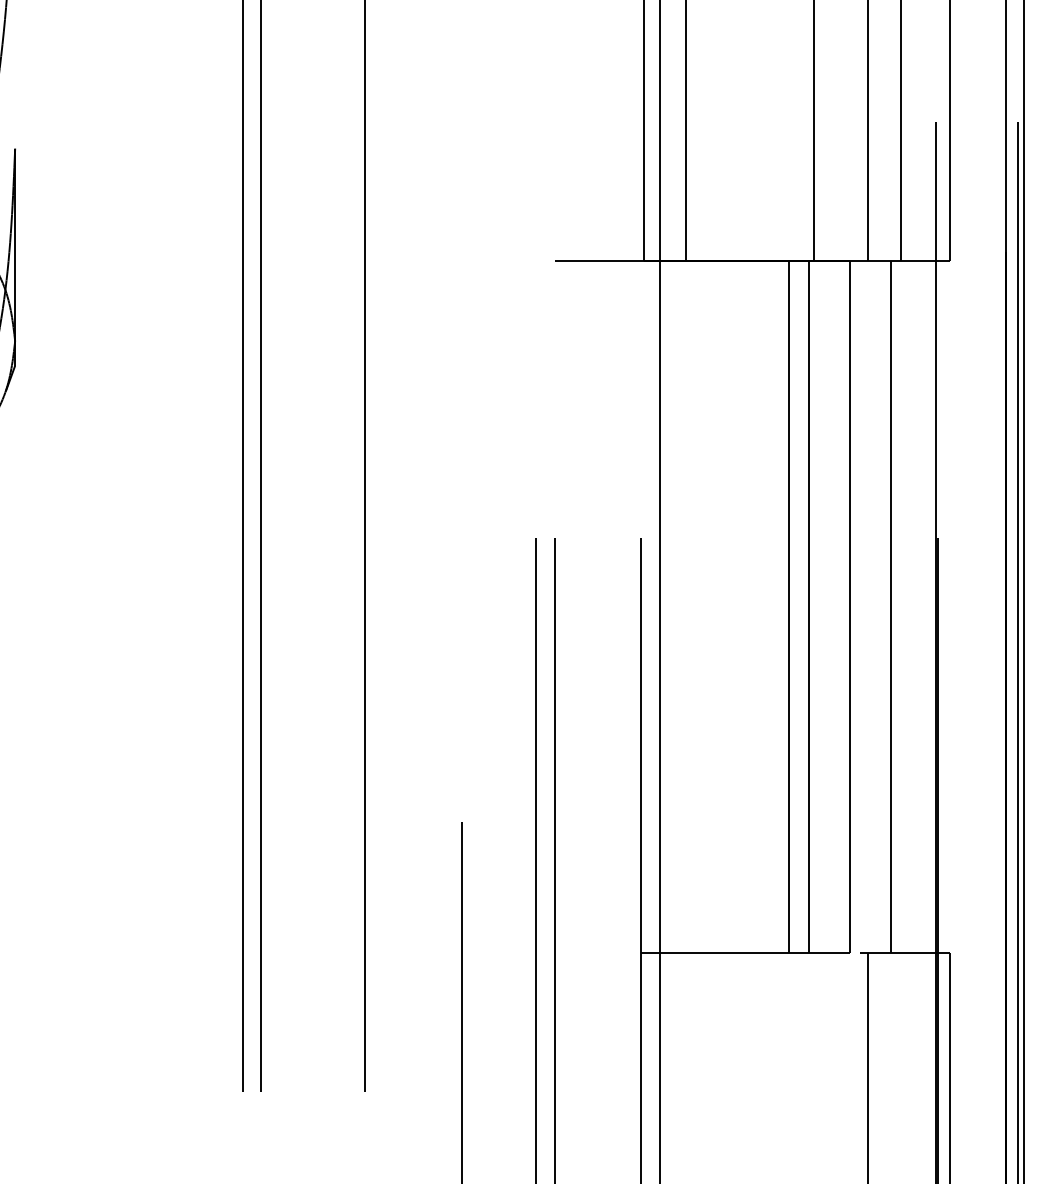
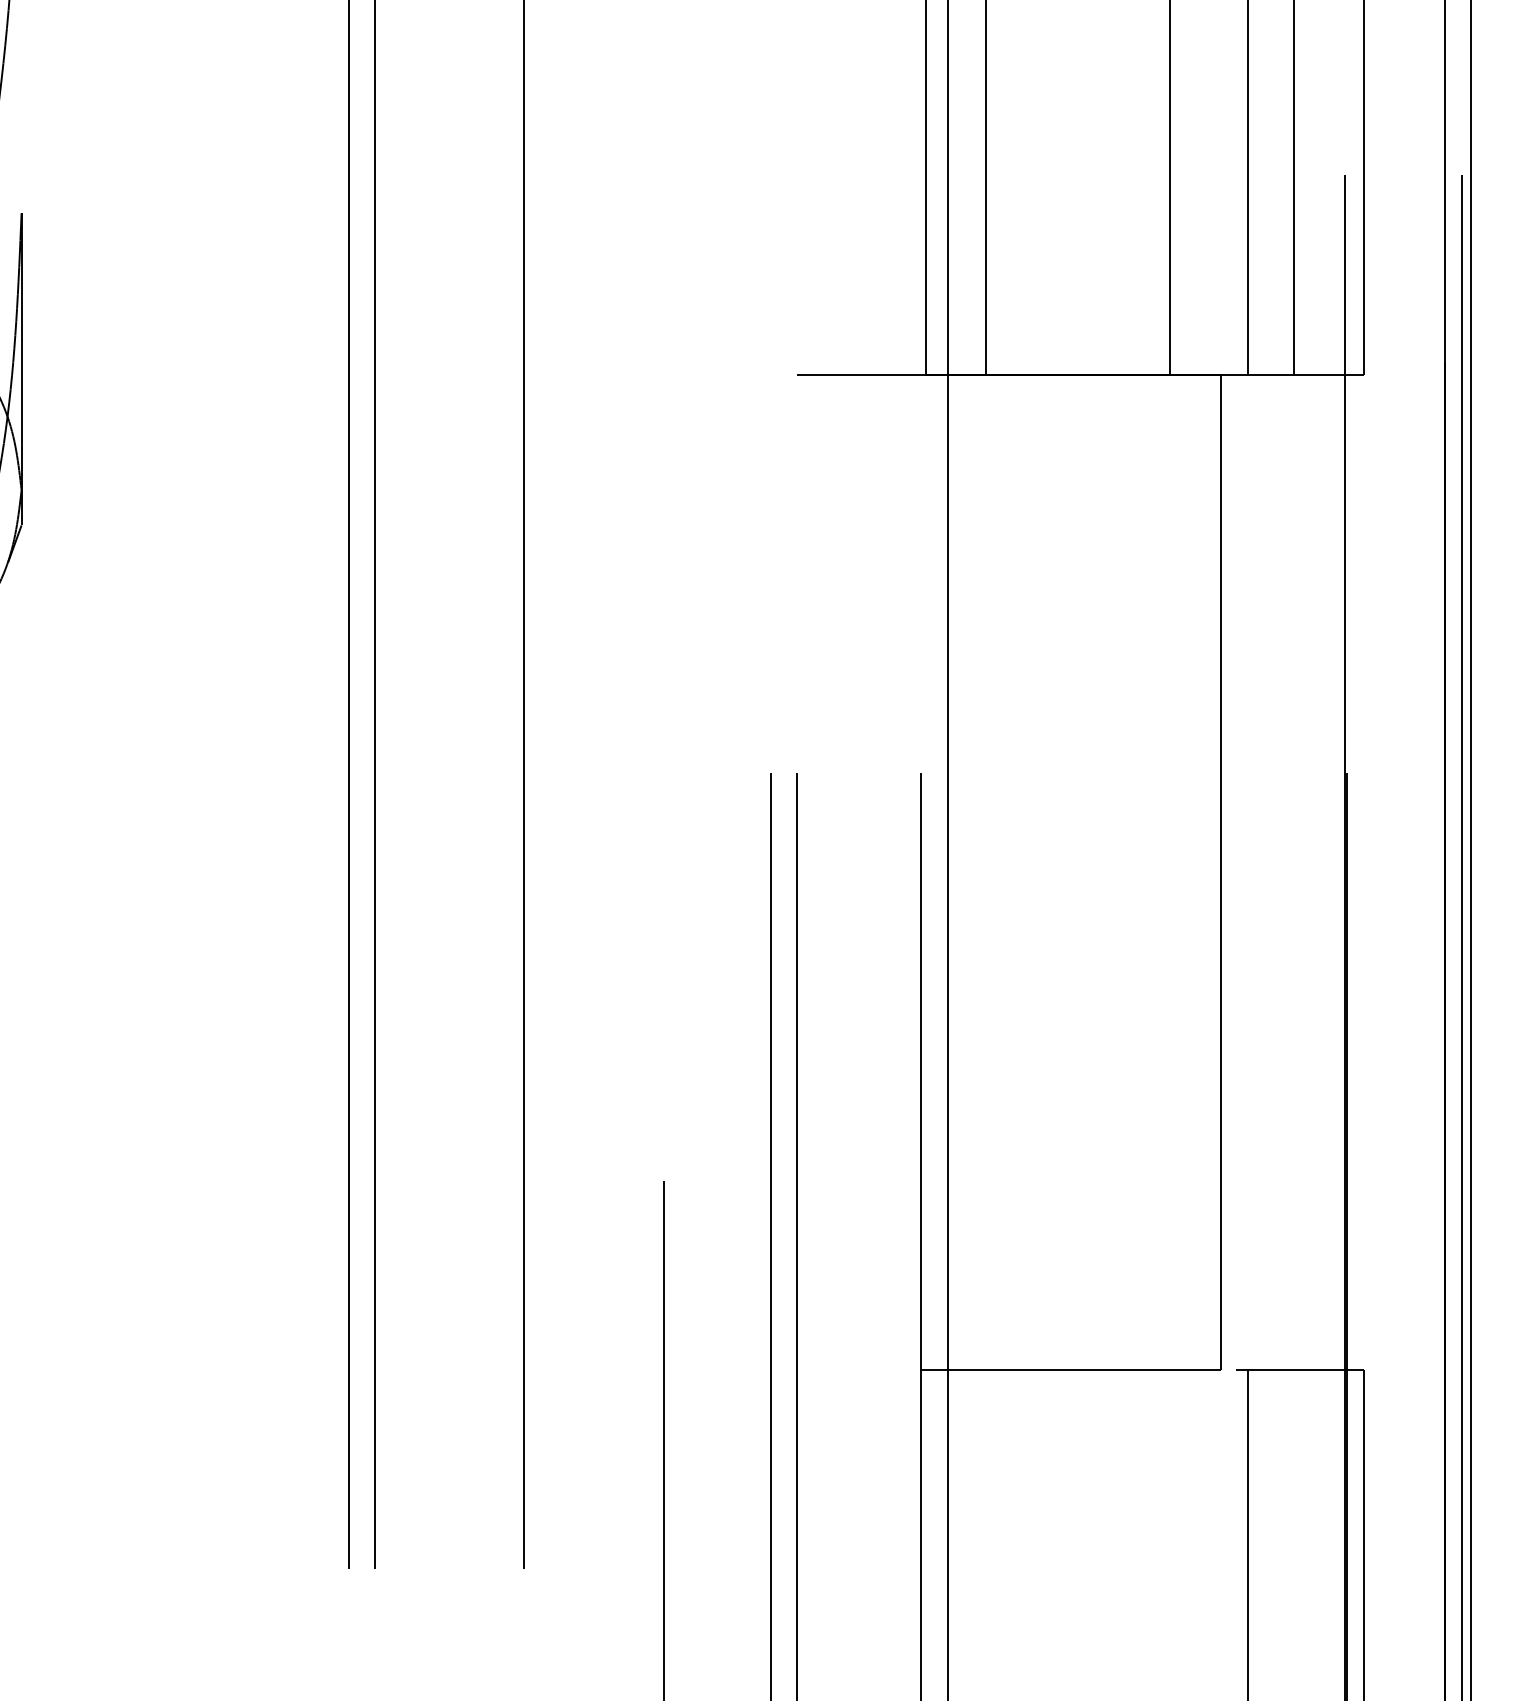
line: (789, 606) -> (1134, 871), removed
line: (809, 606) -> (1162, 871), removed
line: (890, 606) -> (1279, 871), removed

